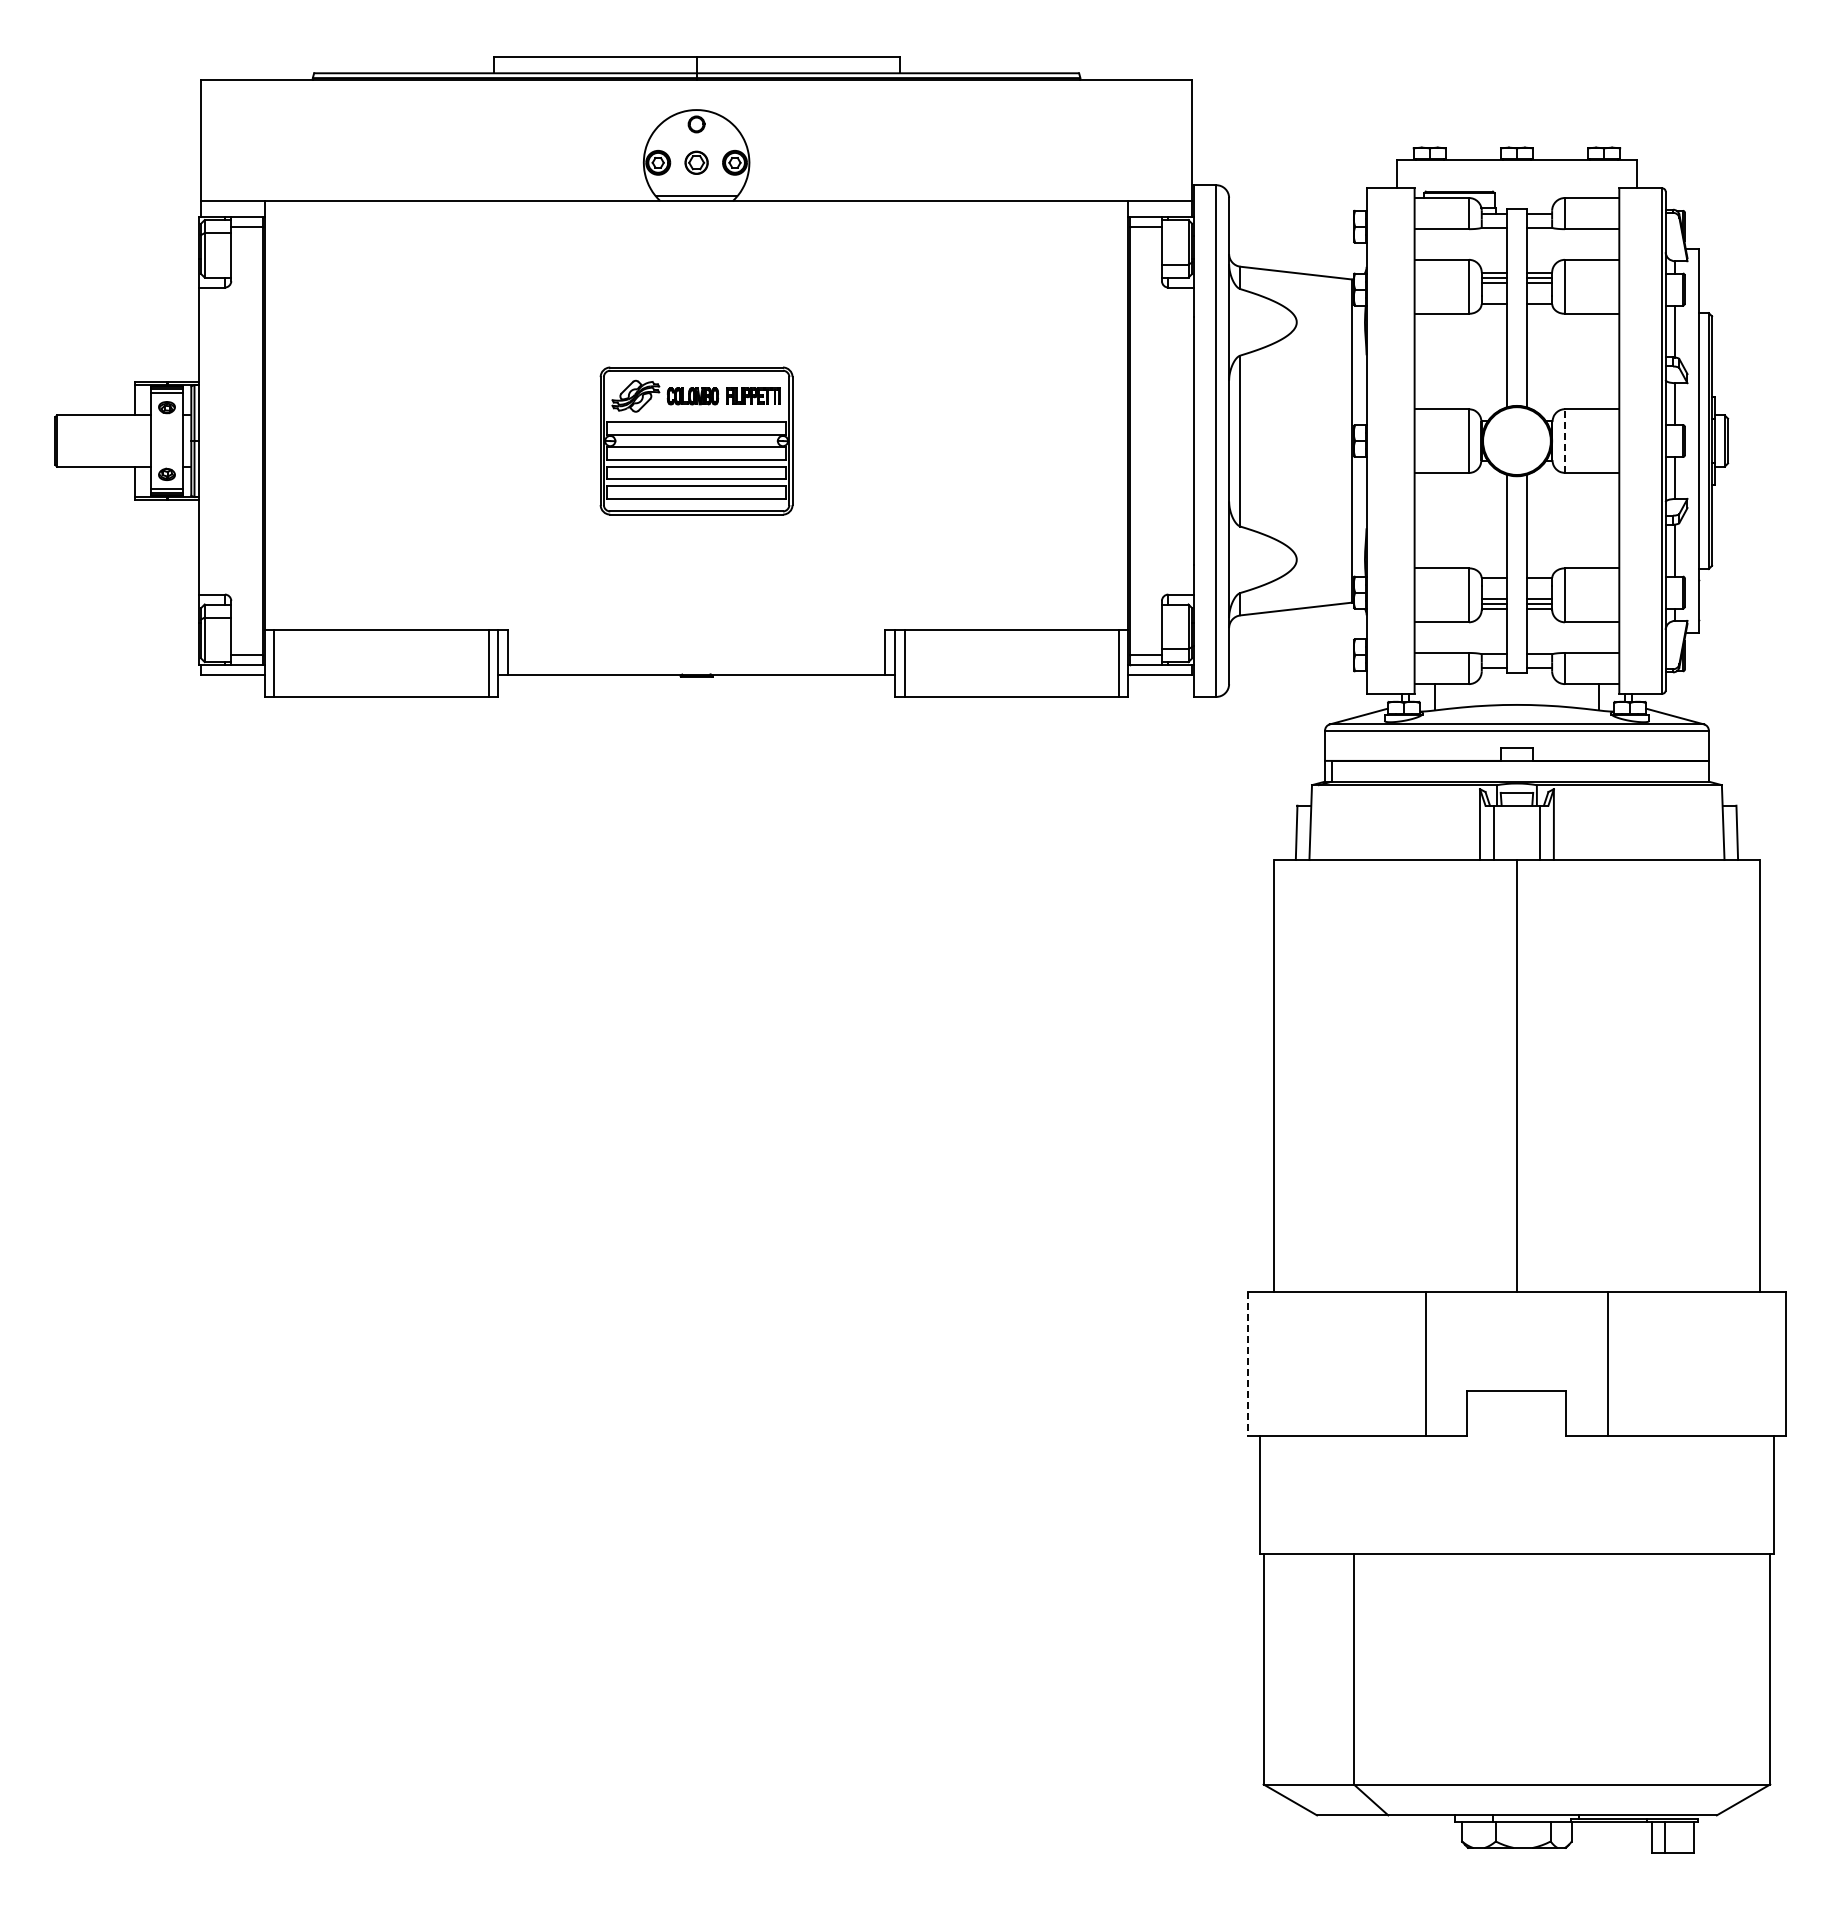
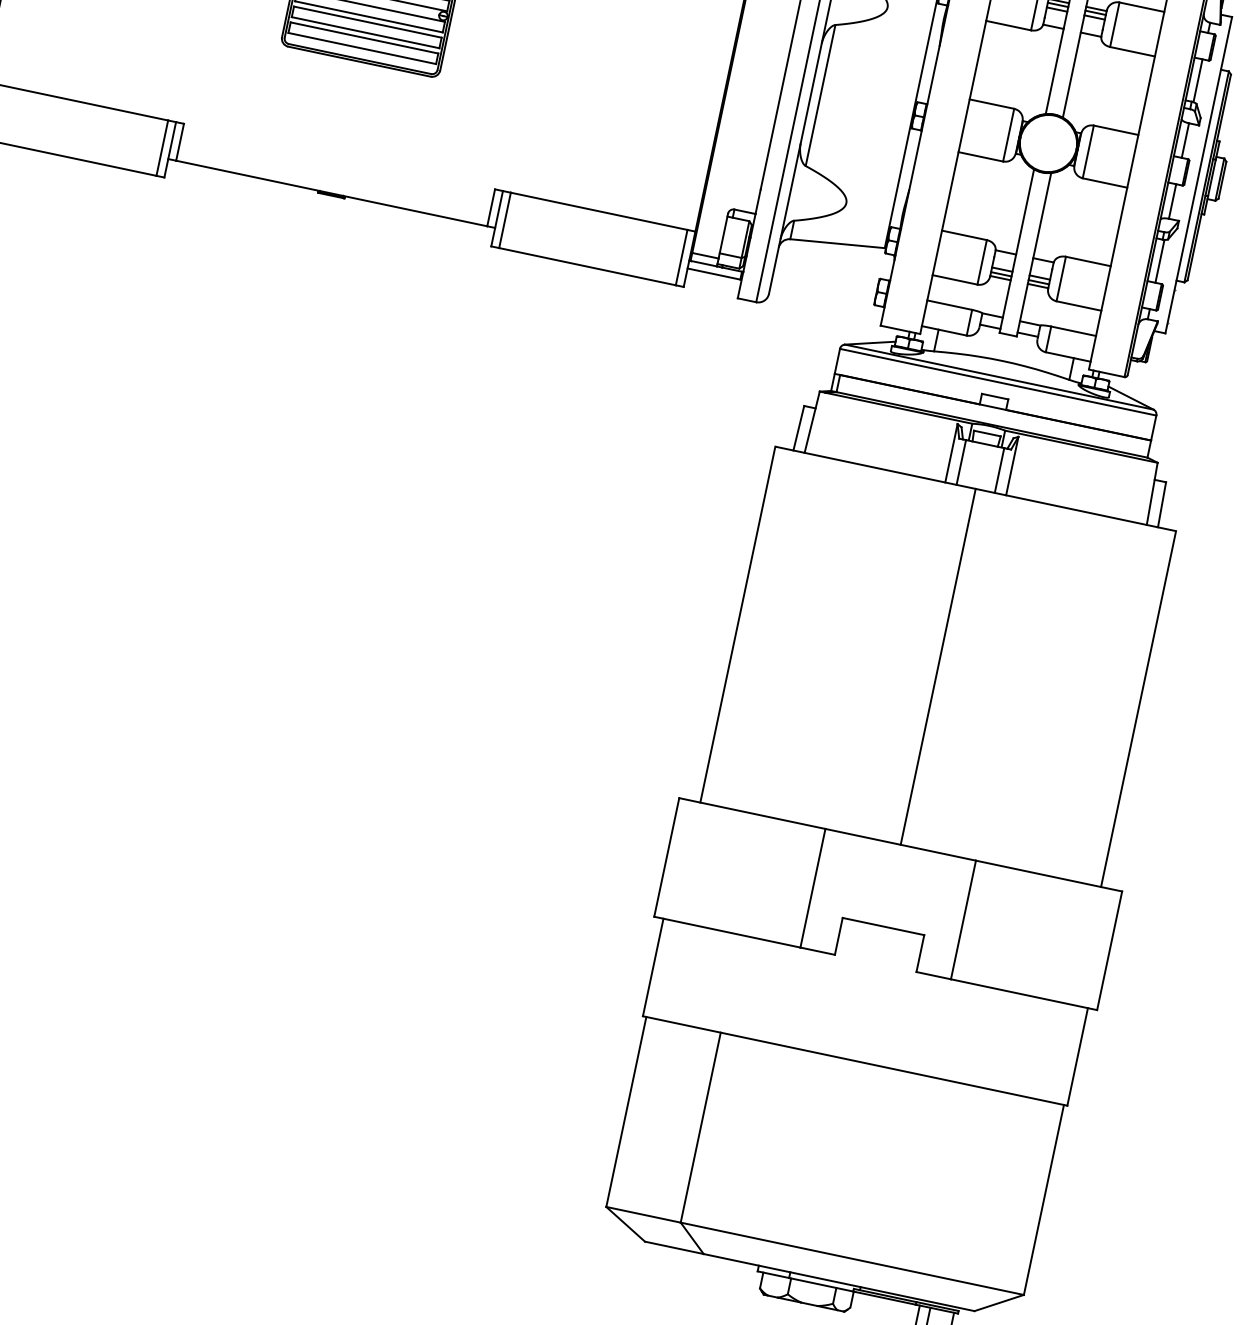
line: (1565, 441) -> (1088, 152), dashed -> solid
line: (1248, 1363) -> (666, 857), dashed -> solid

